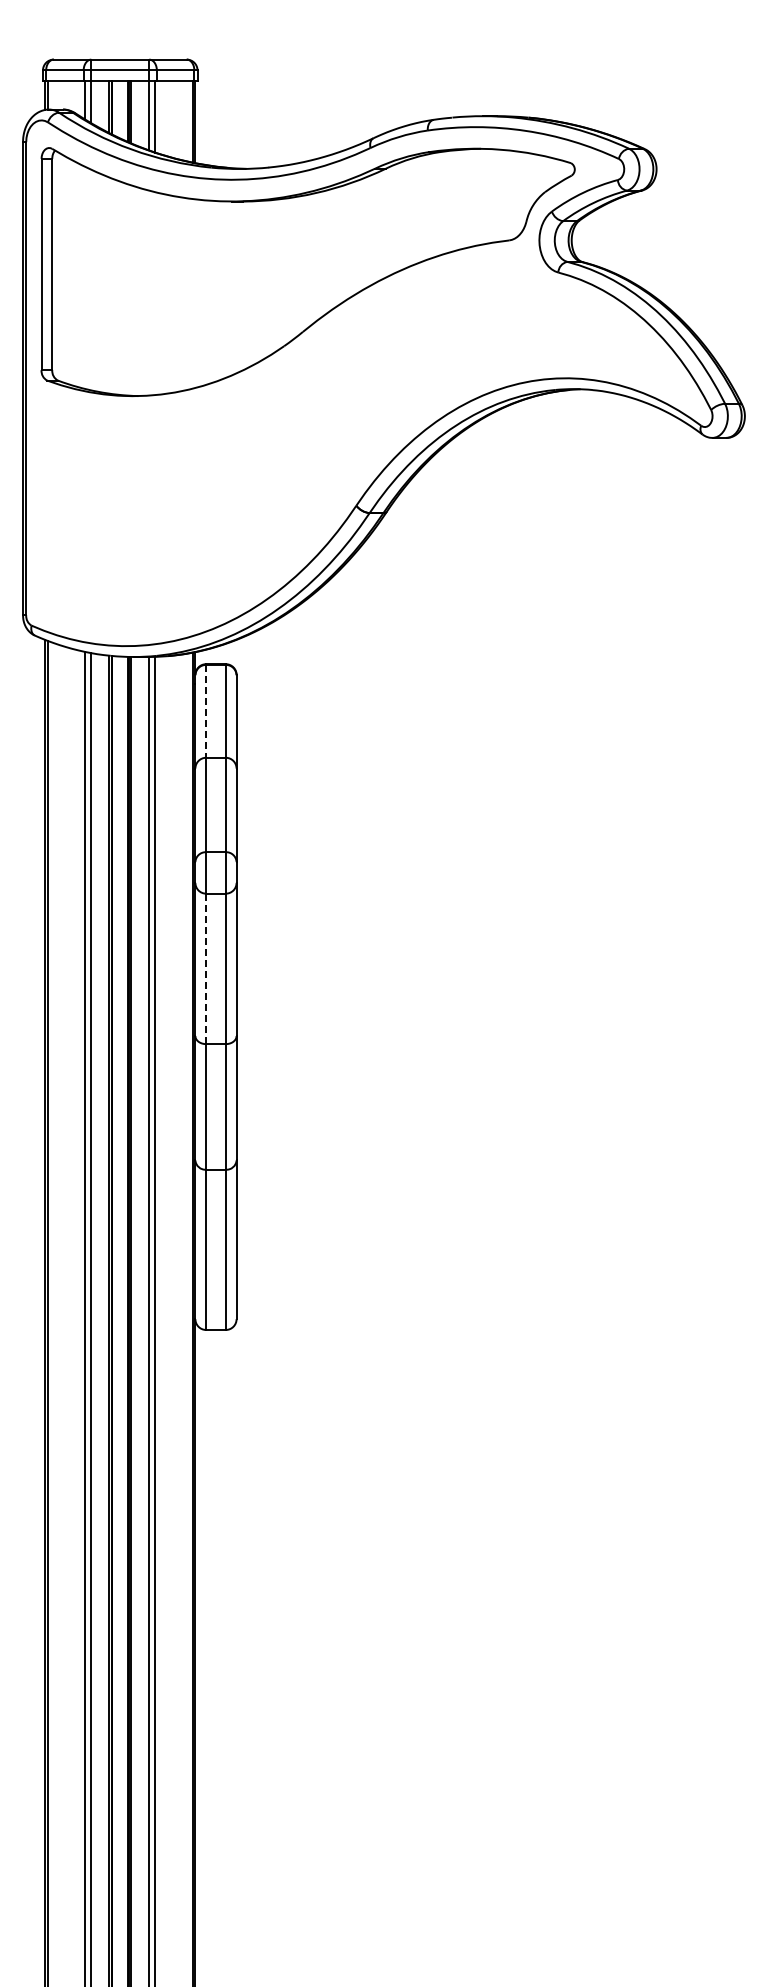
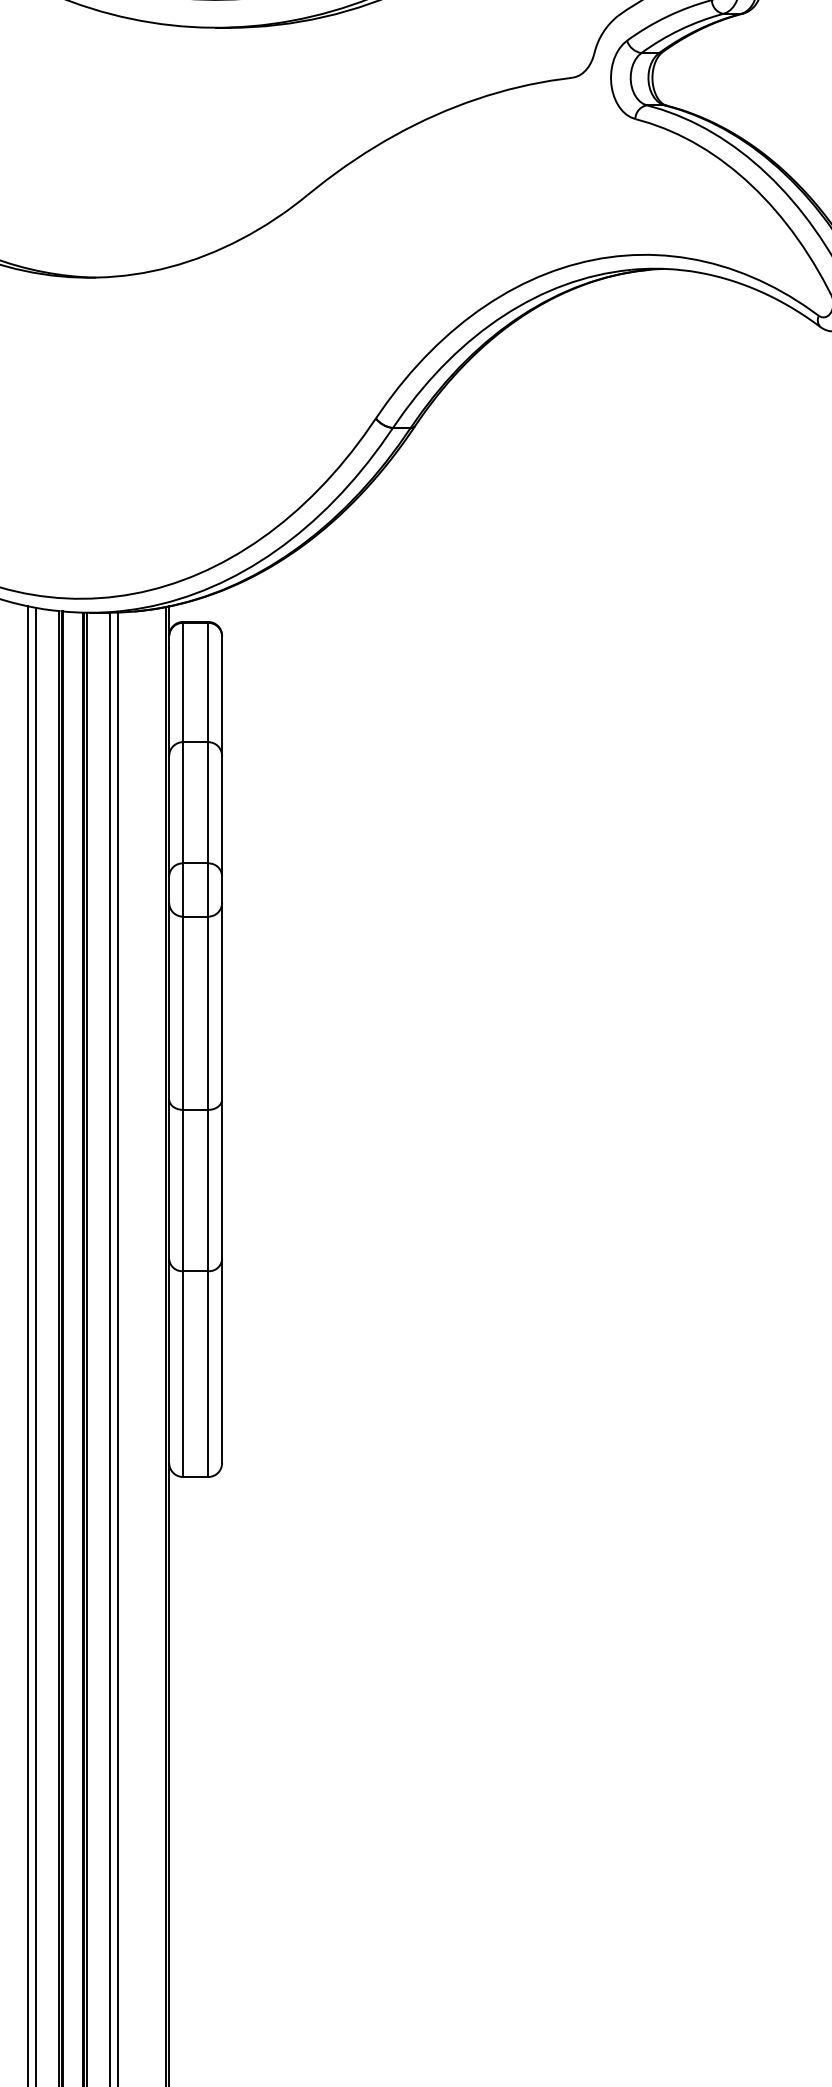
line: (206, 711) -> (183, 682), dashed -> solid
line: (206, 969) -> (183, 1014), dashed -> solid

